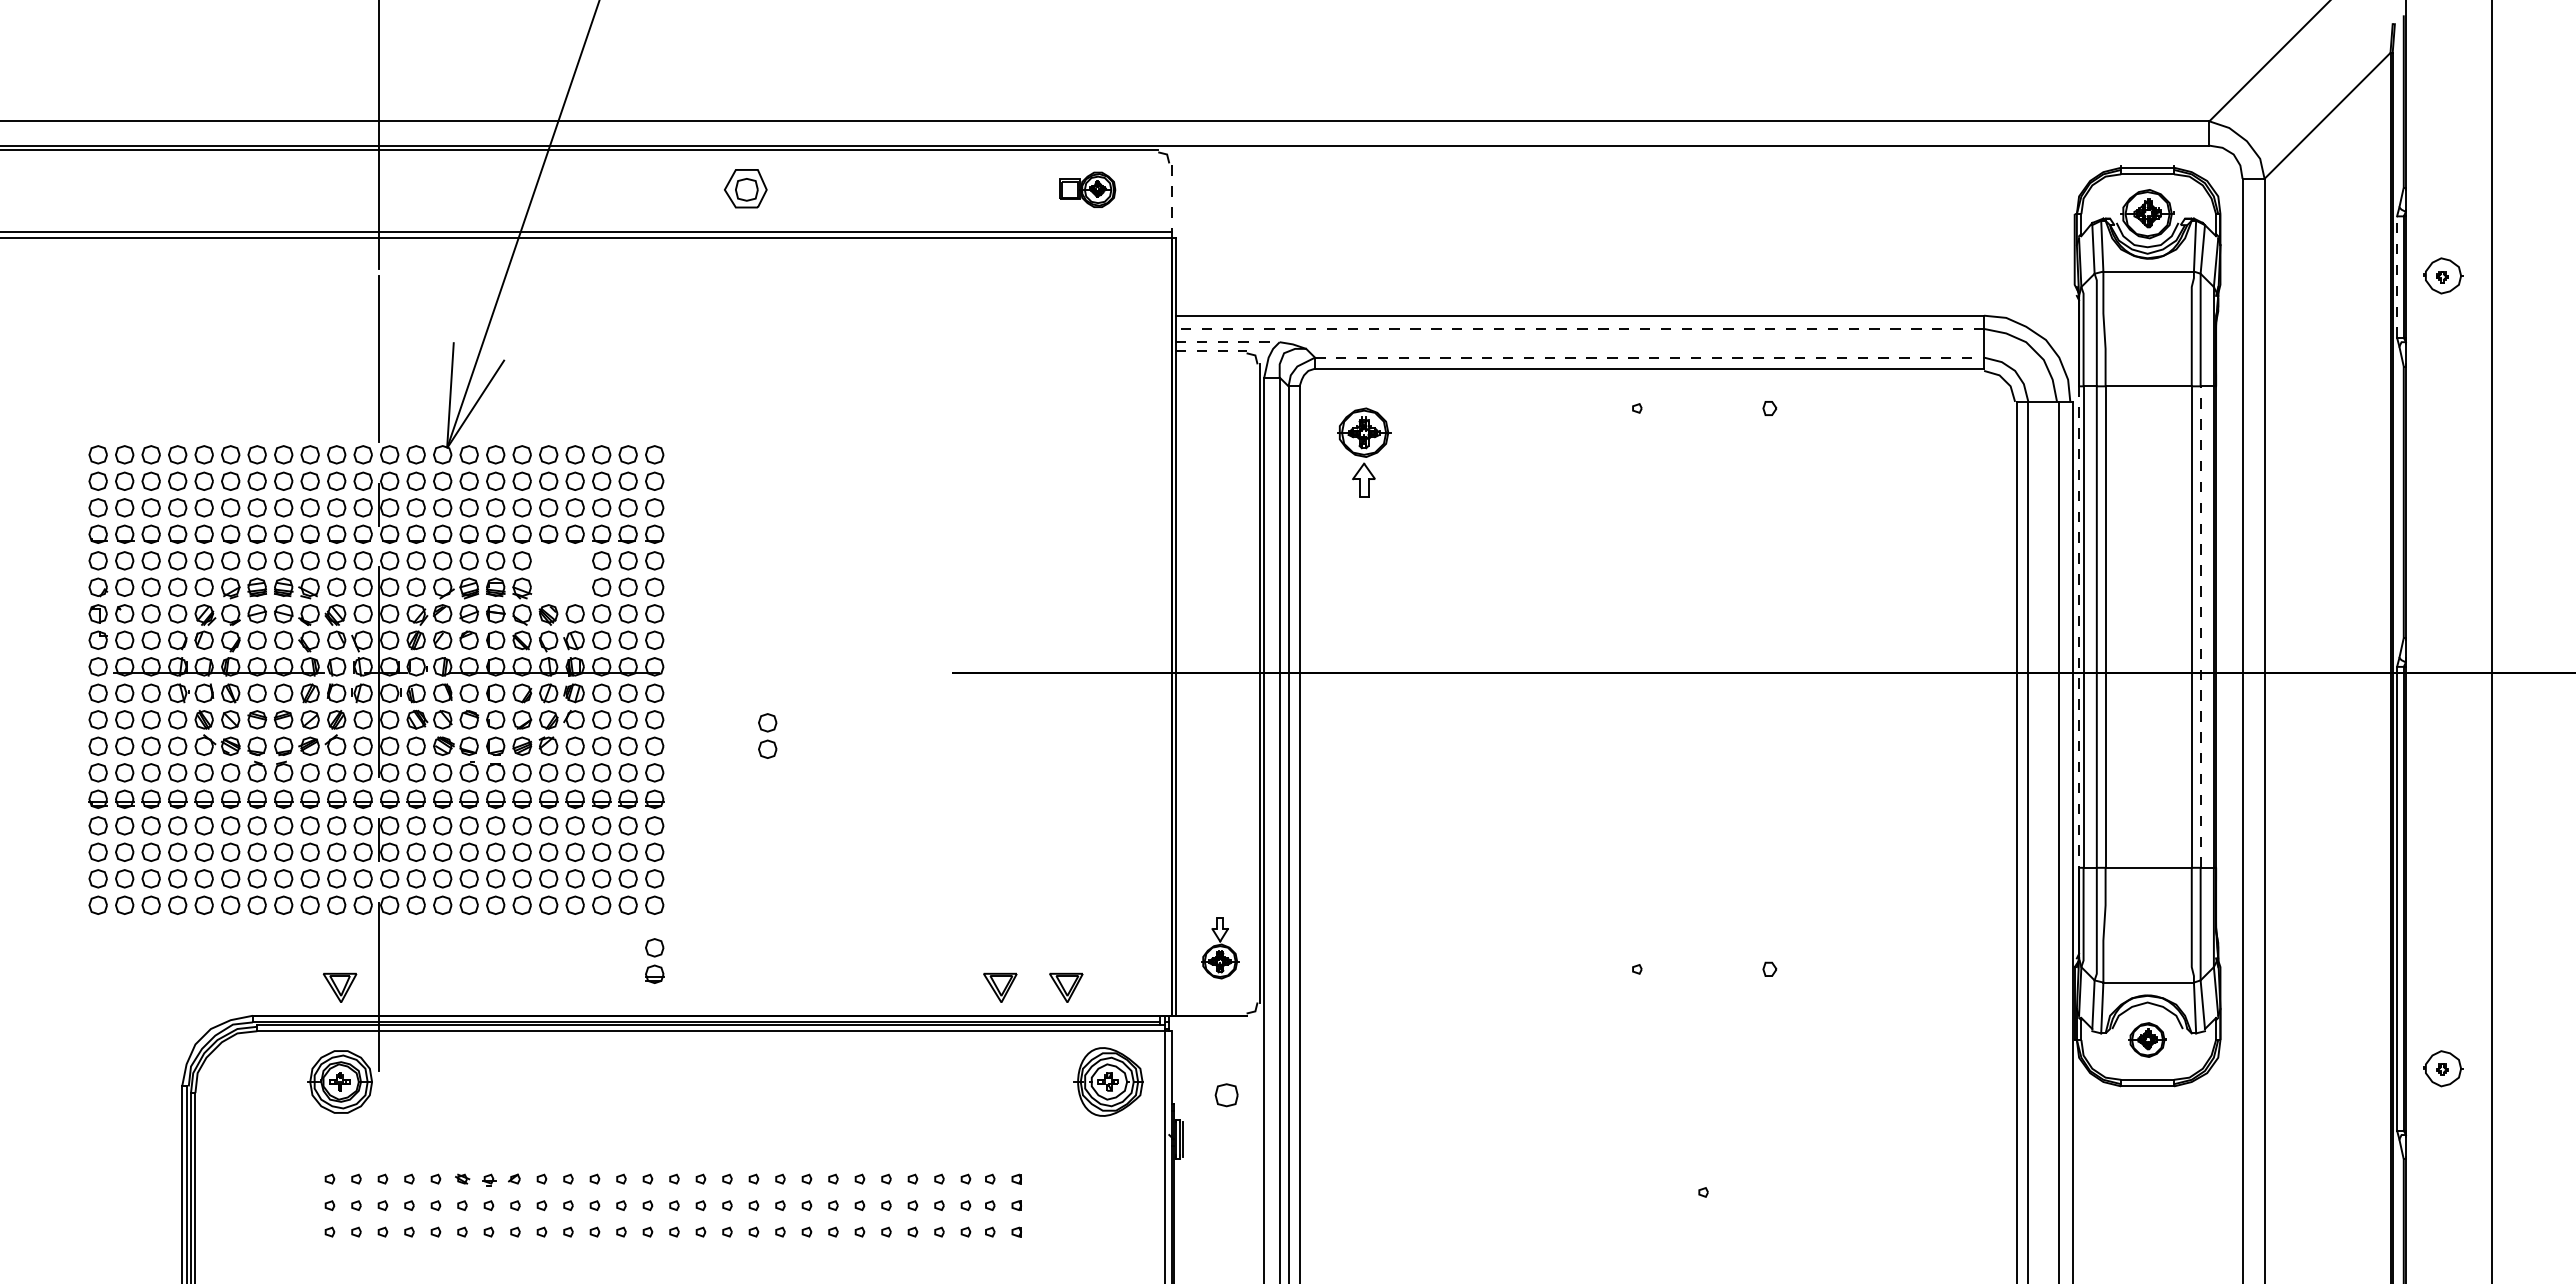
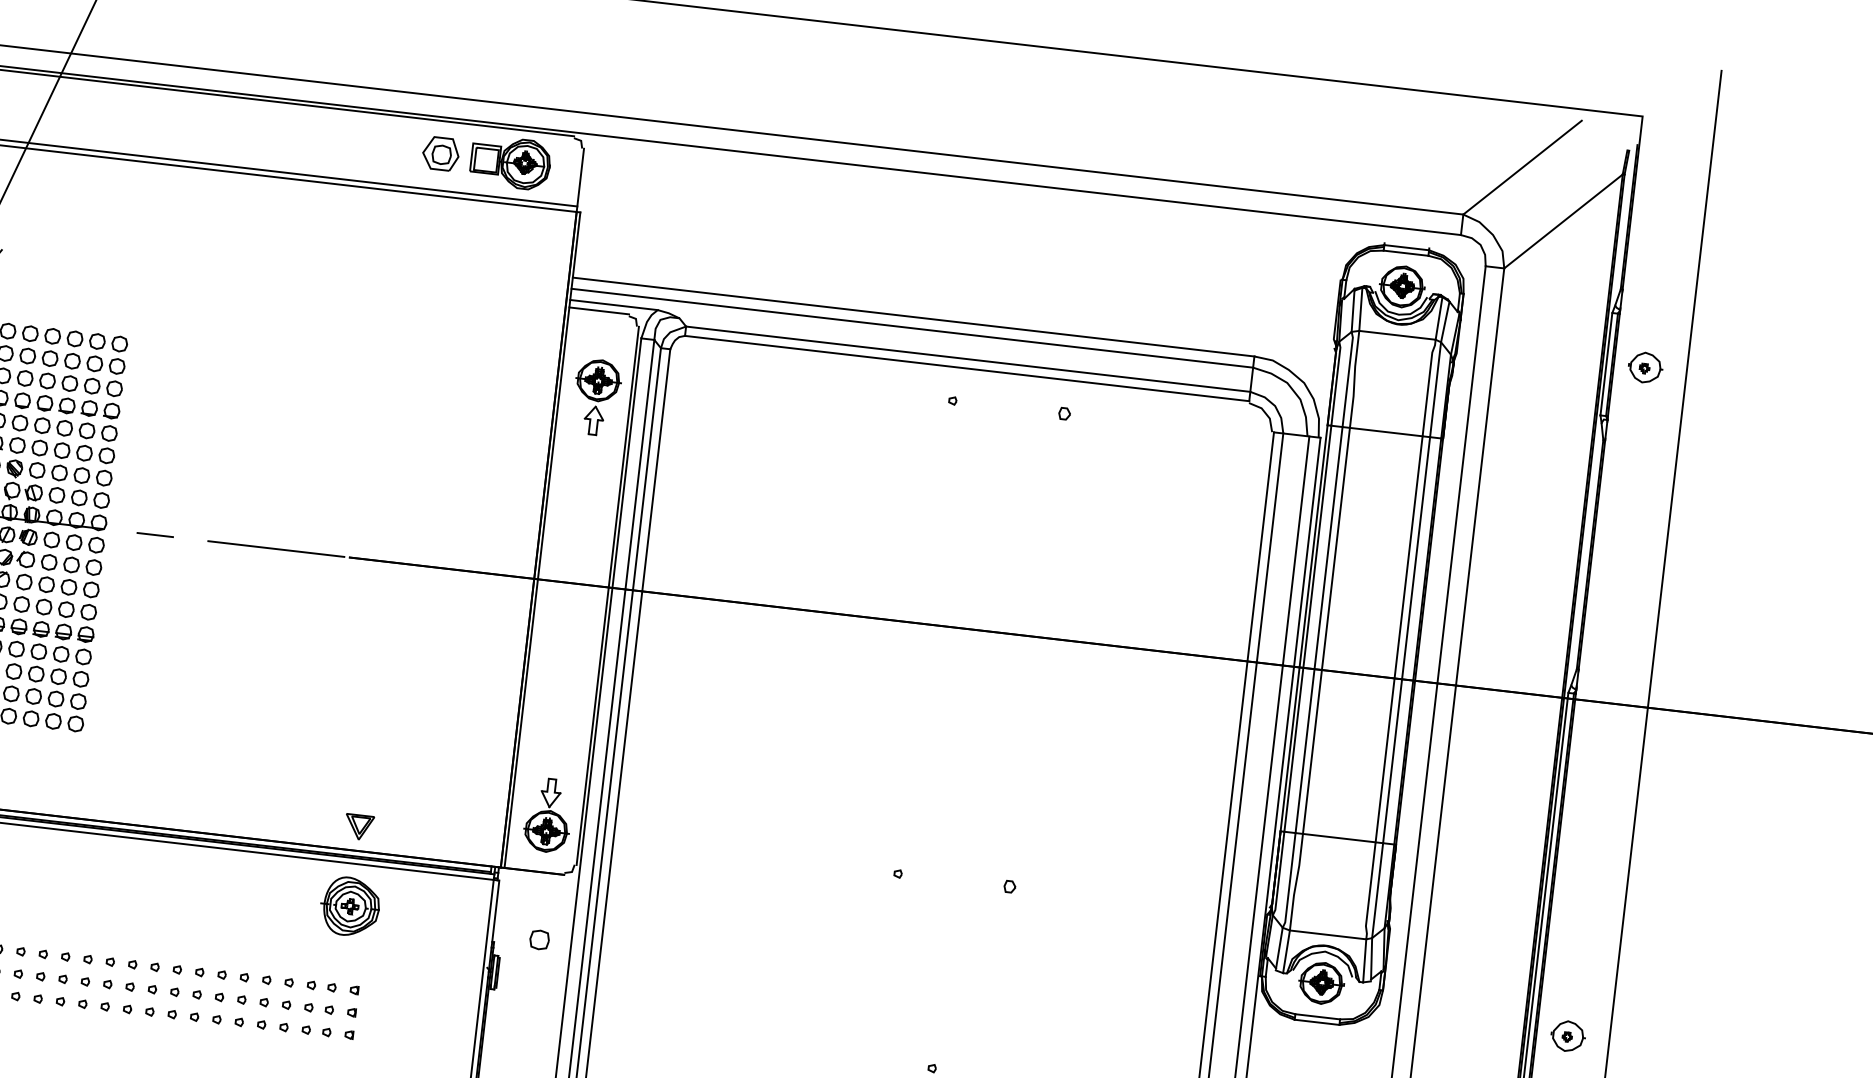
part: (745, 188) -> (440, 153), moved
part: (1087, 189) -> (510, 162), size x1.67
line: (1171, 200) -> (580, 180), dashed -> solid
line: (2397, 277) -> (1606, 364), dashed -> solid
line: (1579, 328) -> (911, 327), dashed -> solid
line: (1227, 342) -> (613, 305), dashed -> solid
line: (1211, 351) -> (599, 311), dashed -> solid
line: (1649, 357) -> (968, 359), dashed -> solid
part: (1364, 452) -> (597, 397), moved
part: (556, 567) -> (25, 429), added
line: (2079, 627) -> (1304, 628), dashed -> solid
line: (2200, 627) -> (1406, 640), dashed -> solid
line: (722, 673) -> (155, 535), added
line: (865, 673) -> (276, 549), added
part: (767, 735) -> (187, 591), removed
part: (1220, 948) -> (548, 815), size x1.43
part: (654, 960) -> (70, 770), removed
part: (1066, 987) -> (415, 833), removed
part: (2147, 1039) -> (1321, 982), size x1.43
part: (1108, 1081) -> (350, 906), moved

